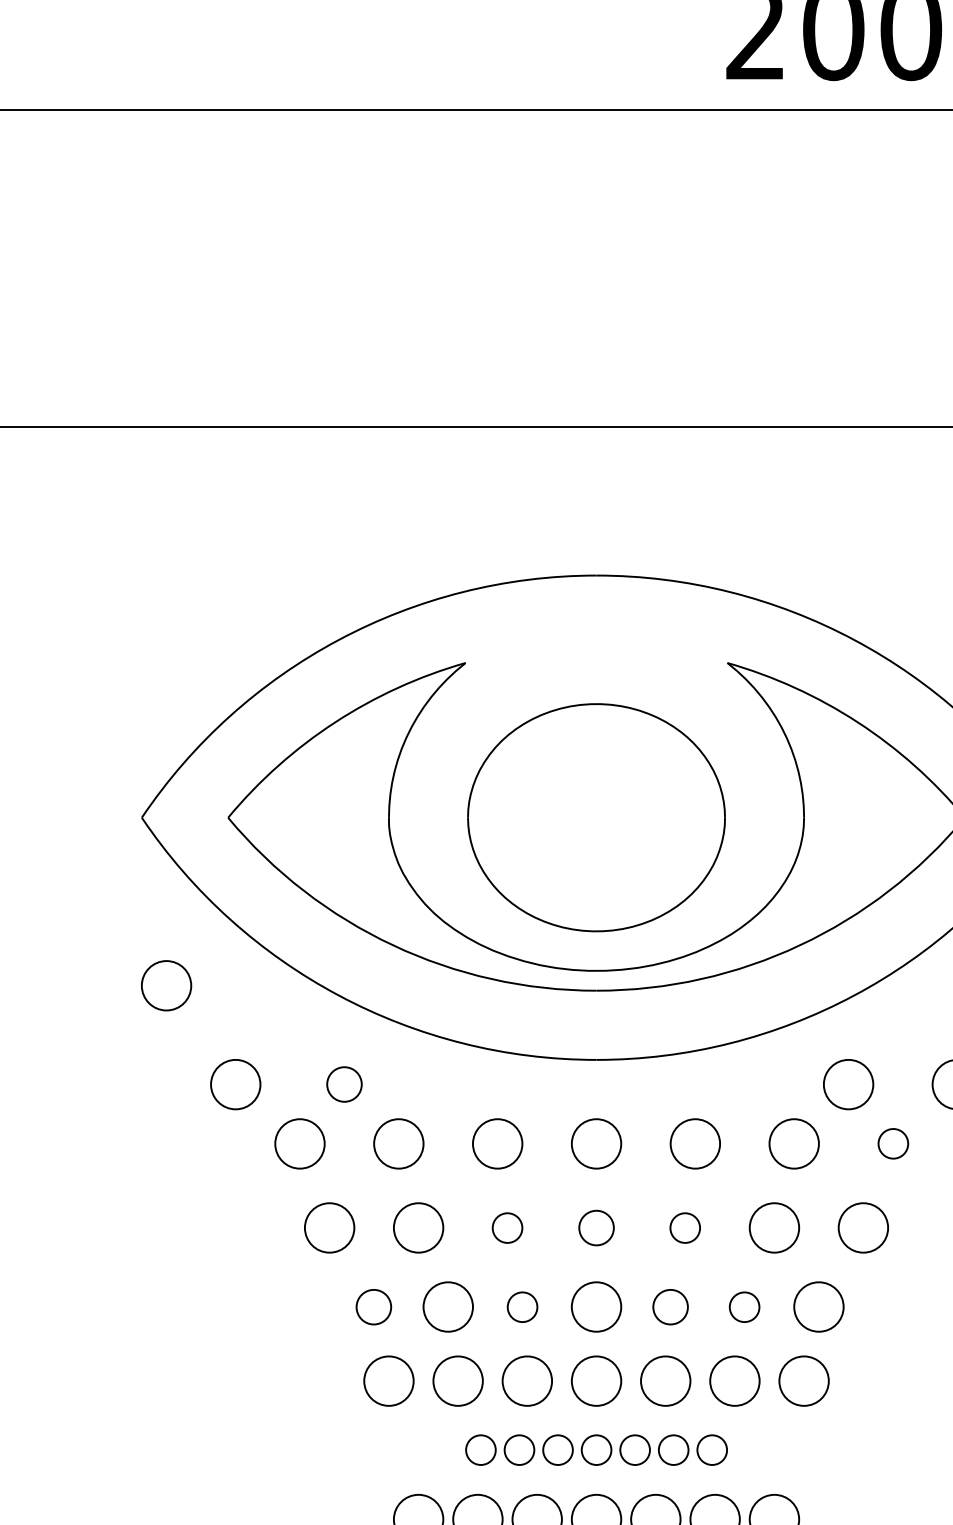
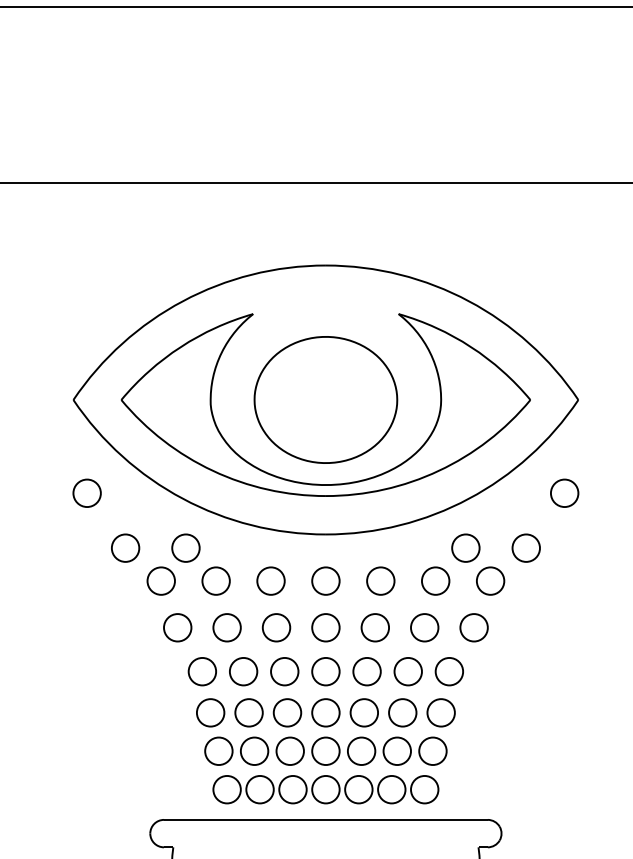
part: (343, 1083) -> (185, 547), size x1.43
part: (892, 1142) -> (490, 580), size x1.67
part: (507, 1227) -> (276, 627), size x1.67
part: (595, 1227) -> (325, 627), size x1.43
part: (684, 1227) -> (374, 627), size x1.67
part: (372, 1306) -> (201, 671), size x1.43
part: (521, 1306) -> (284, 671), size x1.67
part: (669, 1306) -> (366, 671), size x1.43
part: (743, 1306) -> (407, 671), size x1.67
part: (595, 1448) -> (325, 750), size x1.67

